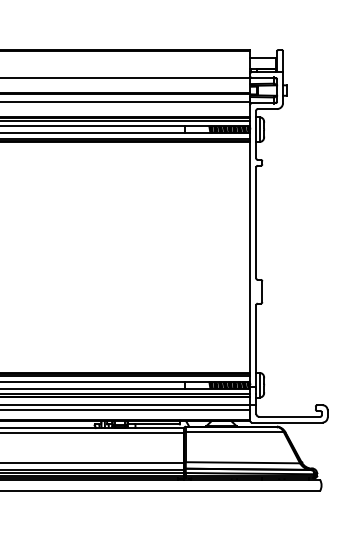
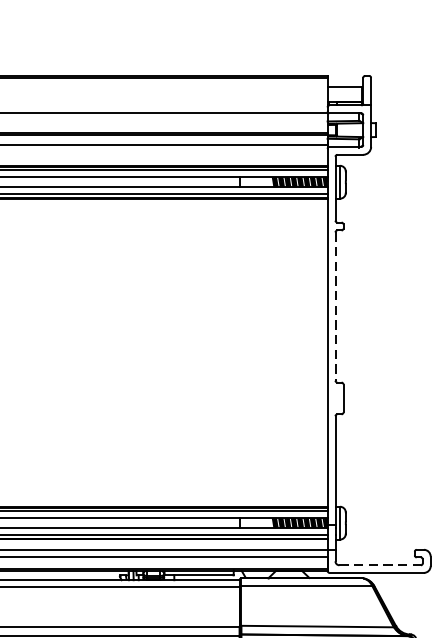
line: (256, 222) -> (335, 306), solid -> dashed
line: (289, 416) -> (379, 564), solid -> dashed

